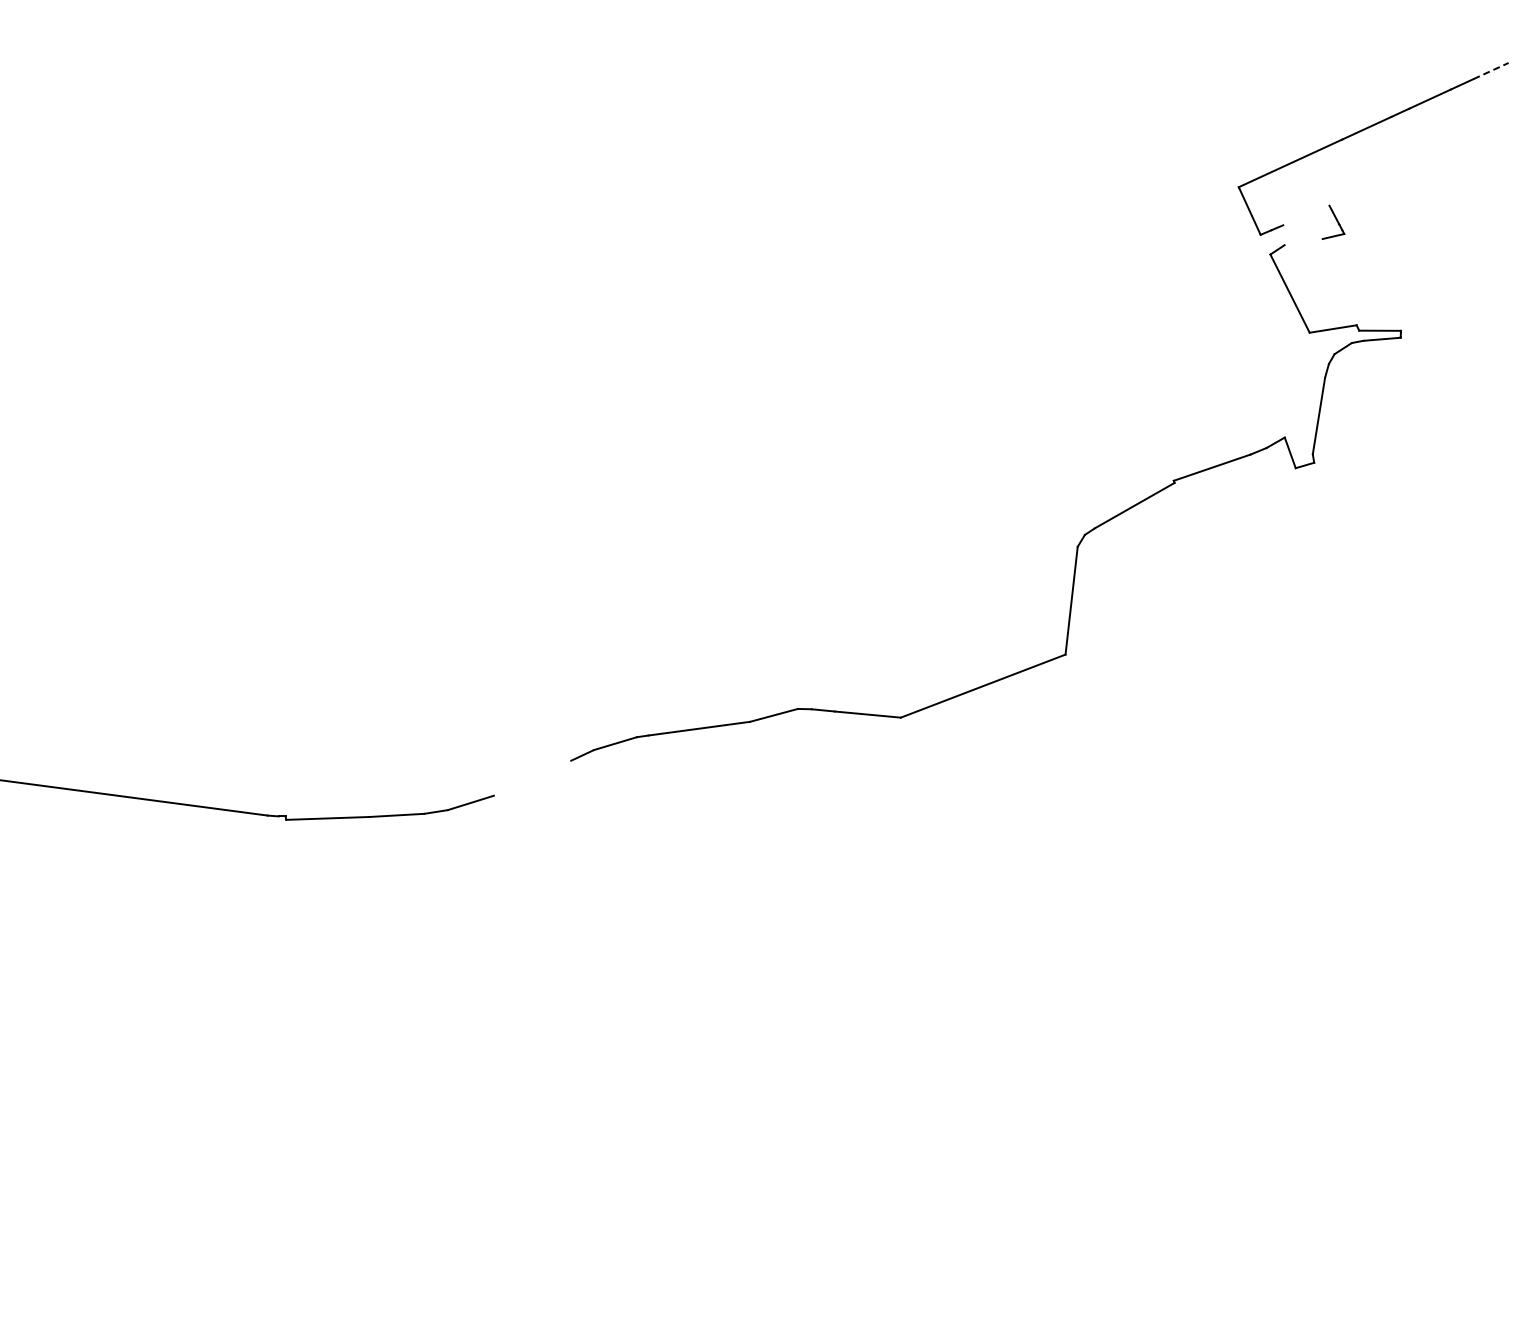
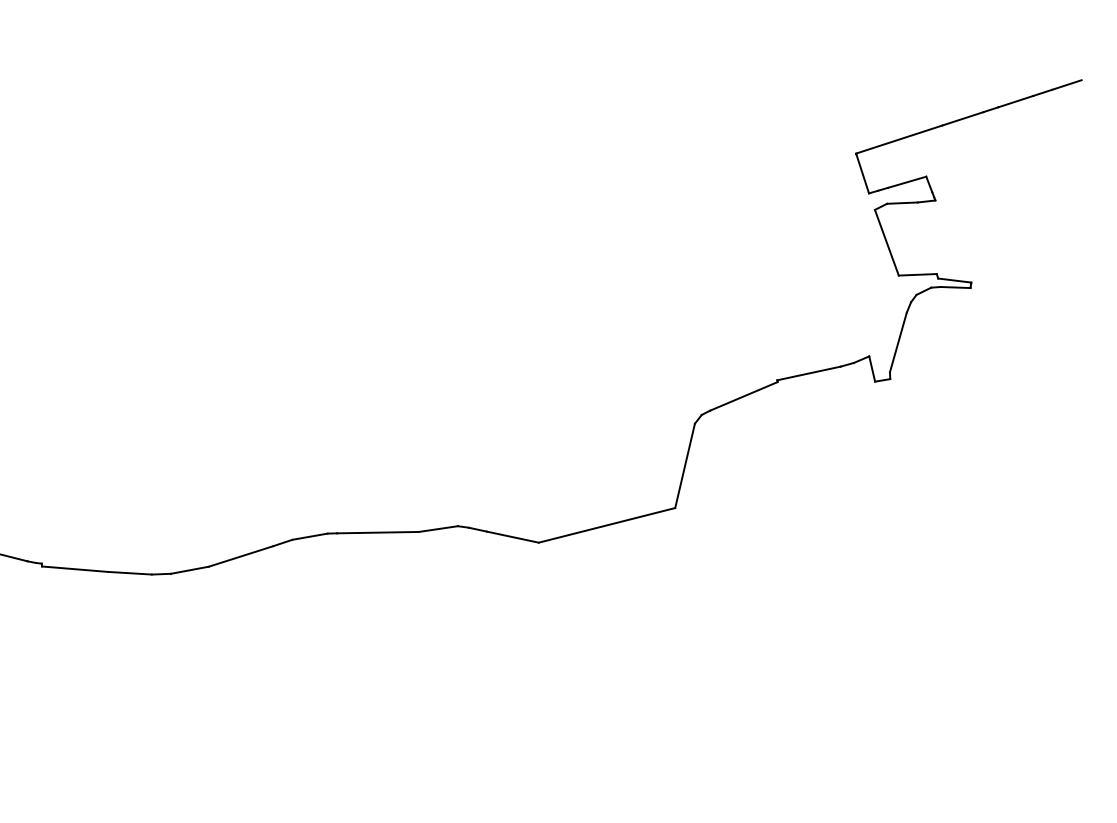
line: (1491, 70) -> (1067, 84), dashed -> solid
line: (1306, 215) -> (907, 182), added
line: (1303, 242) -> (902, 203), added
line: (532, 777) -> (241, 555), added

